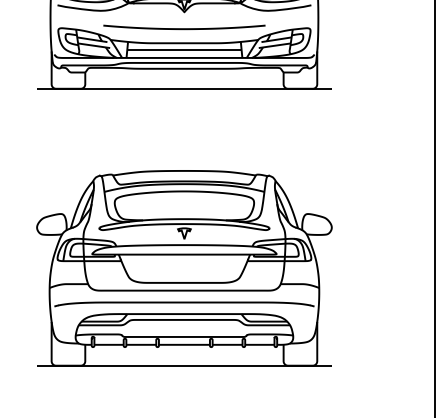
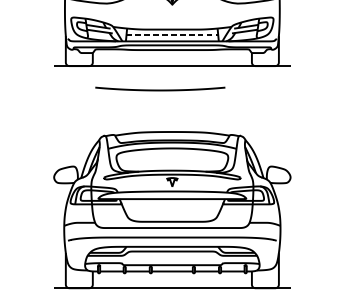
curve: (184, 28) -> (160, 89), moved
line: (184, 49) -> (172, 34), solid -> dashed

